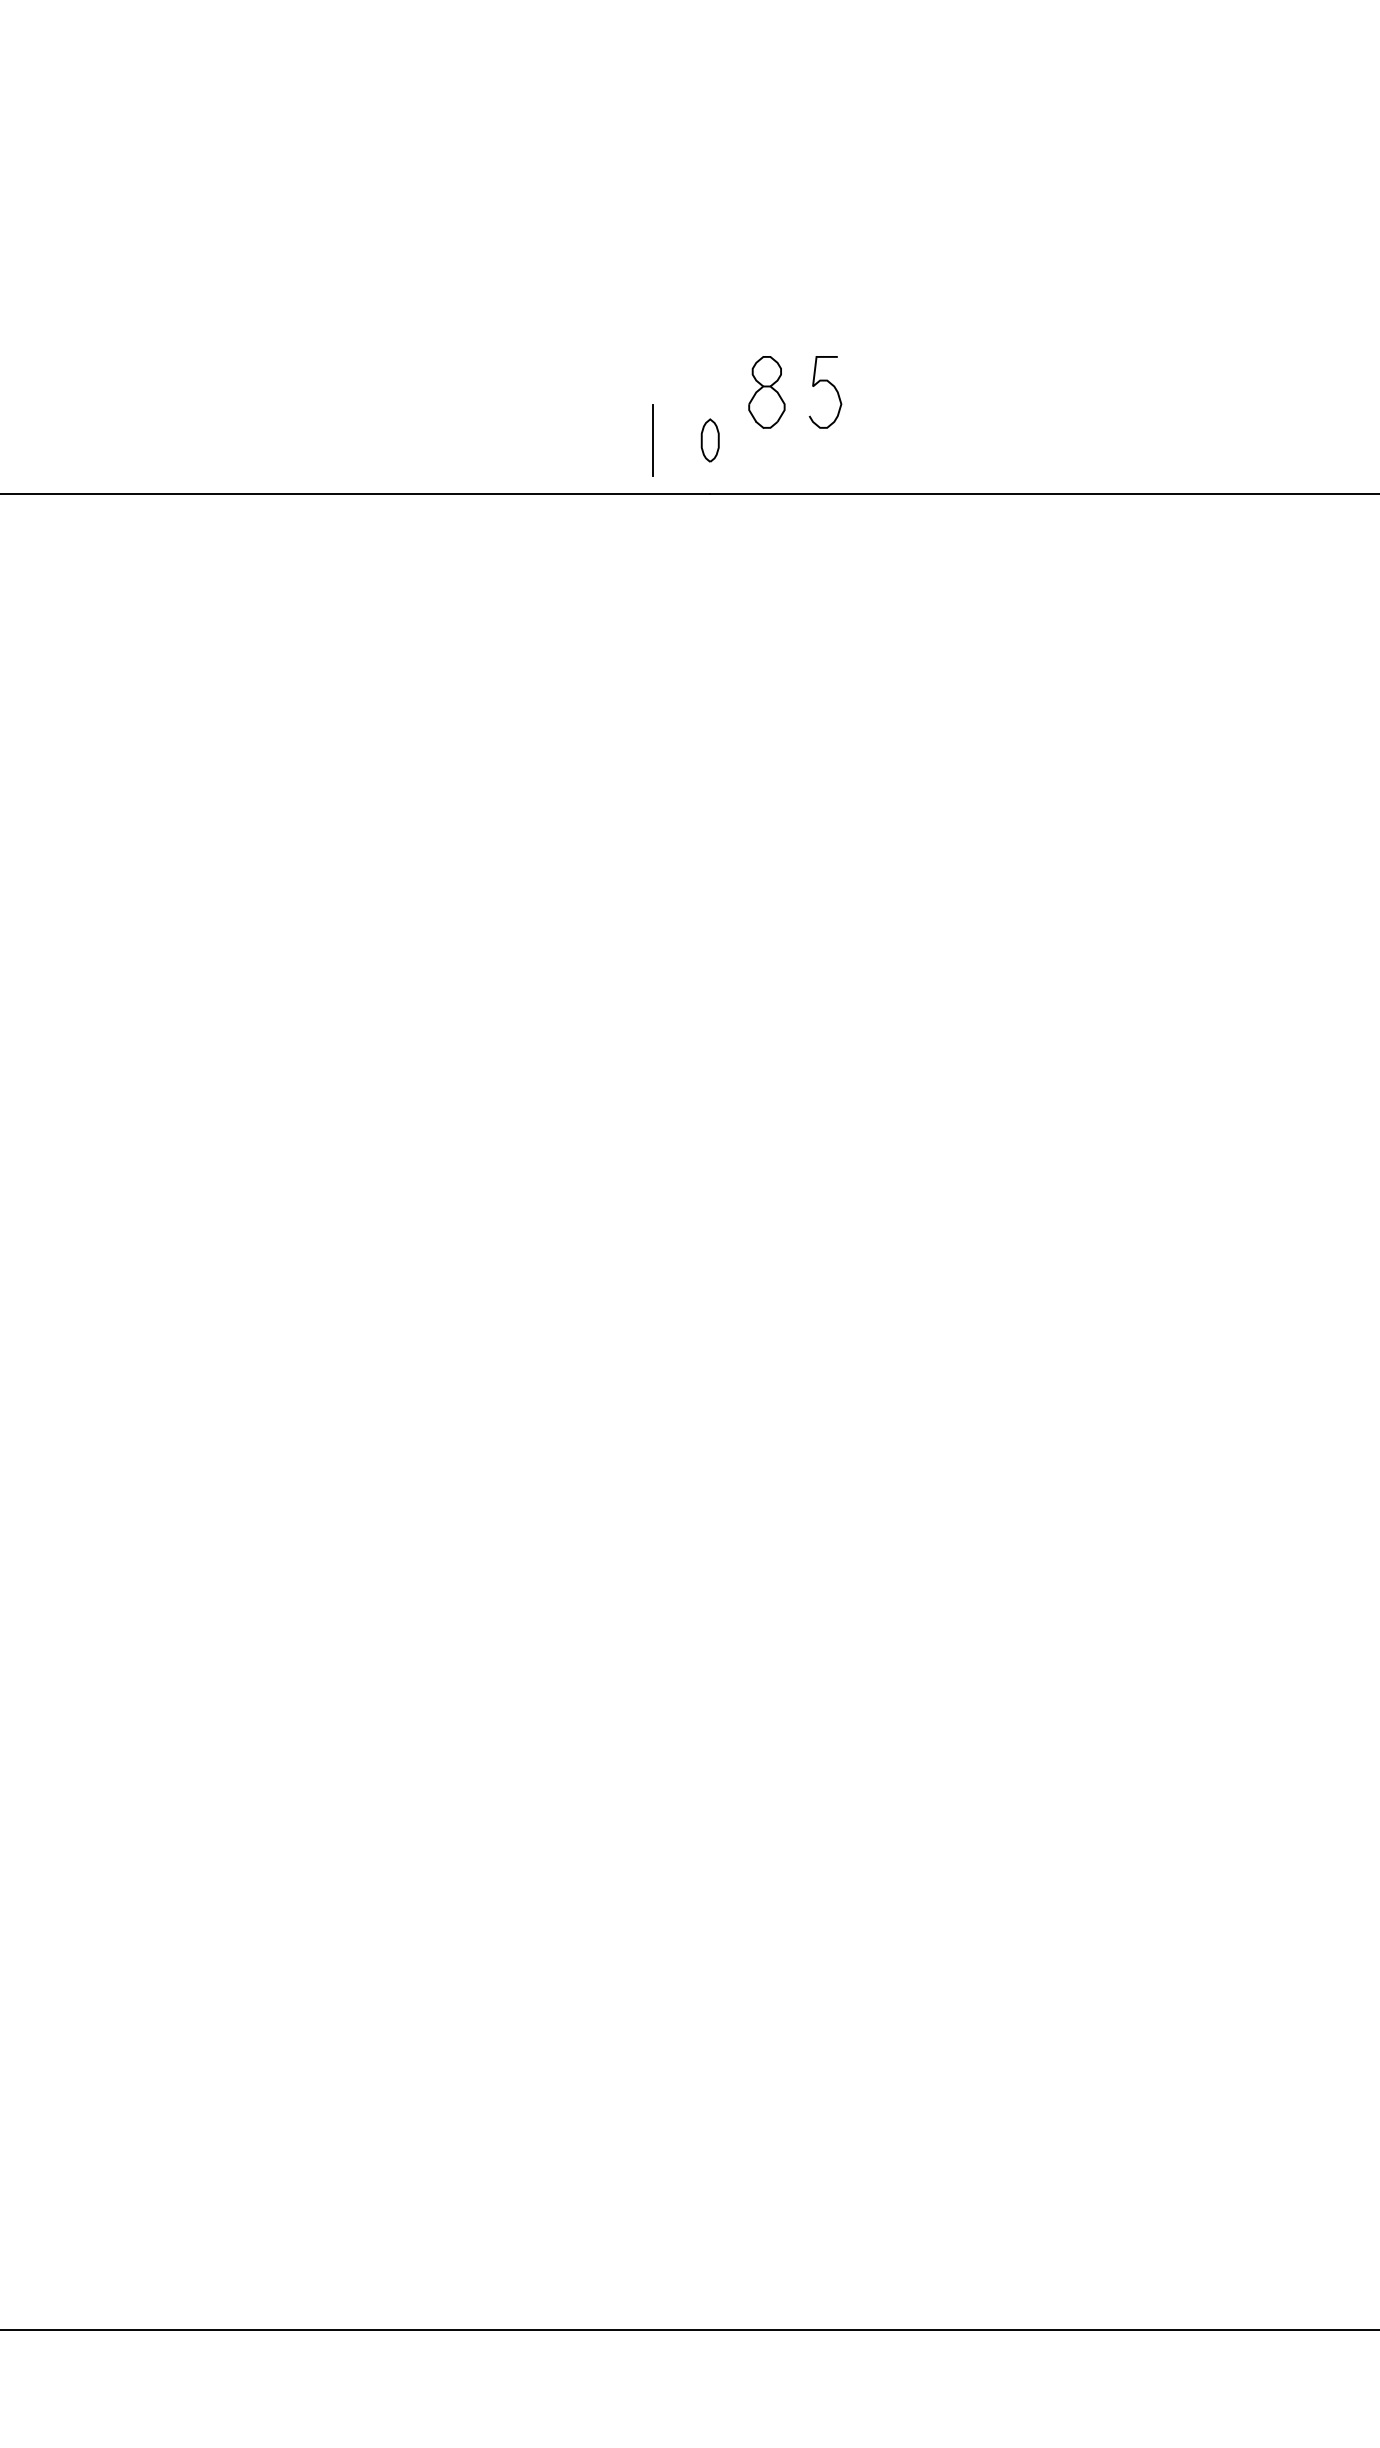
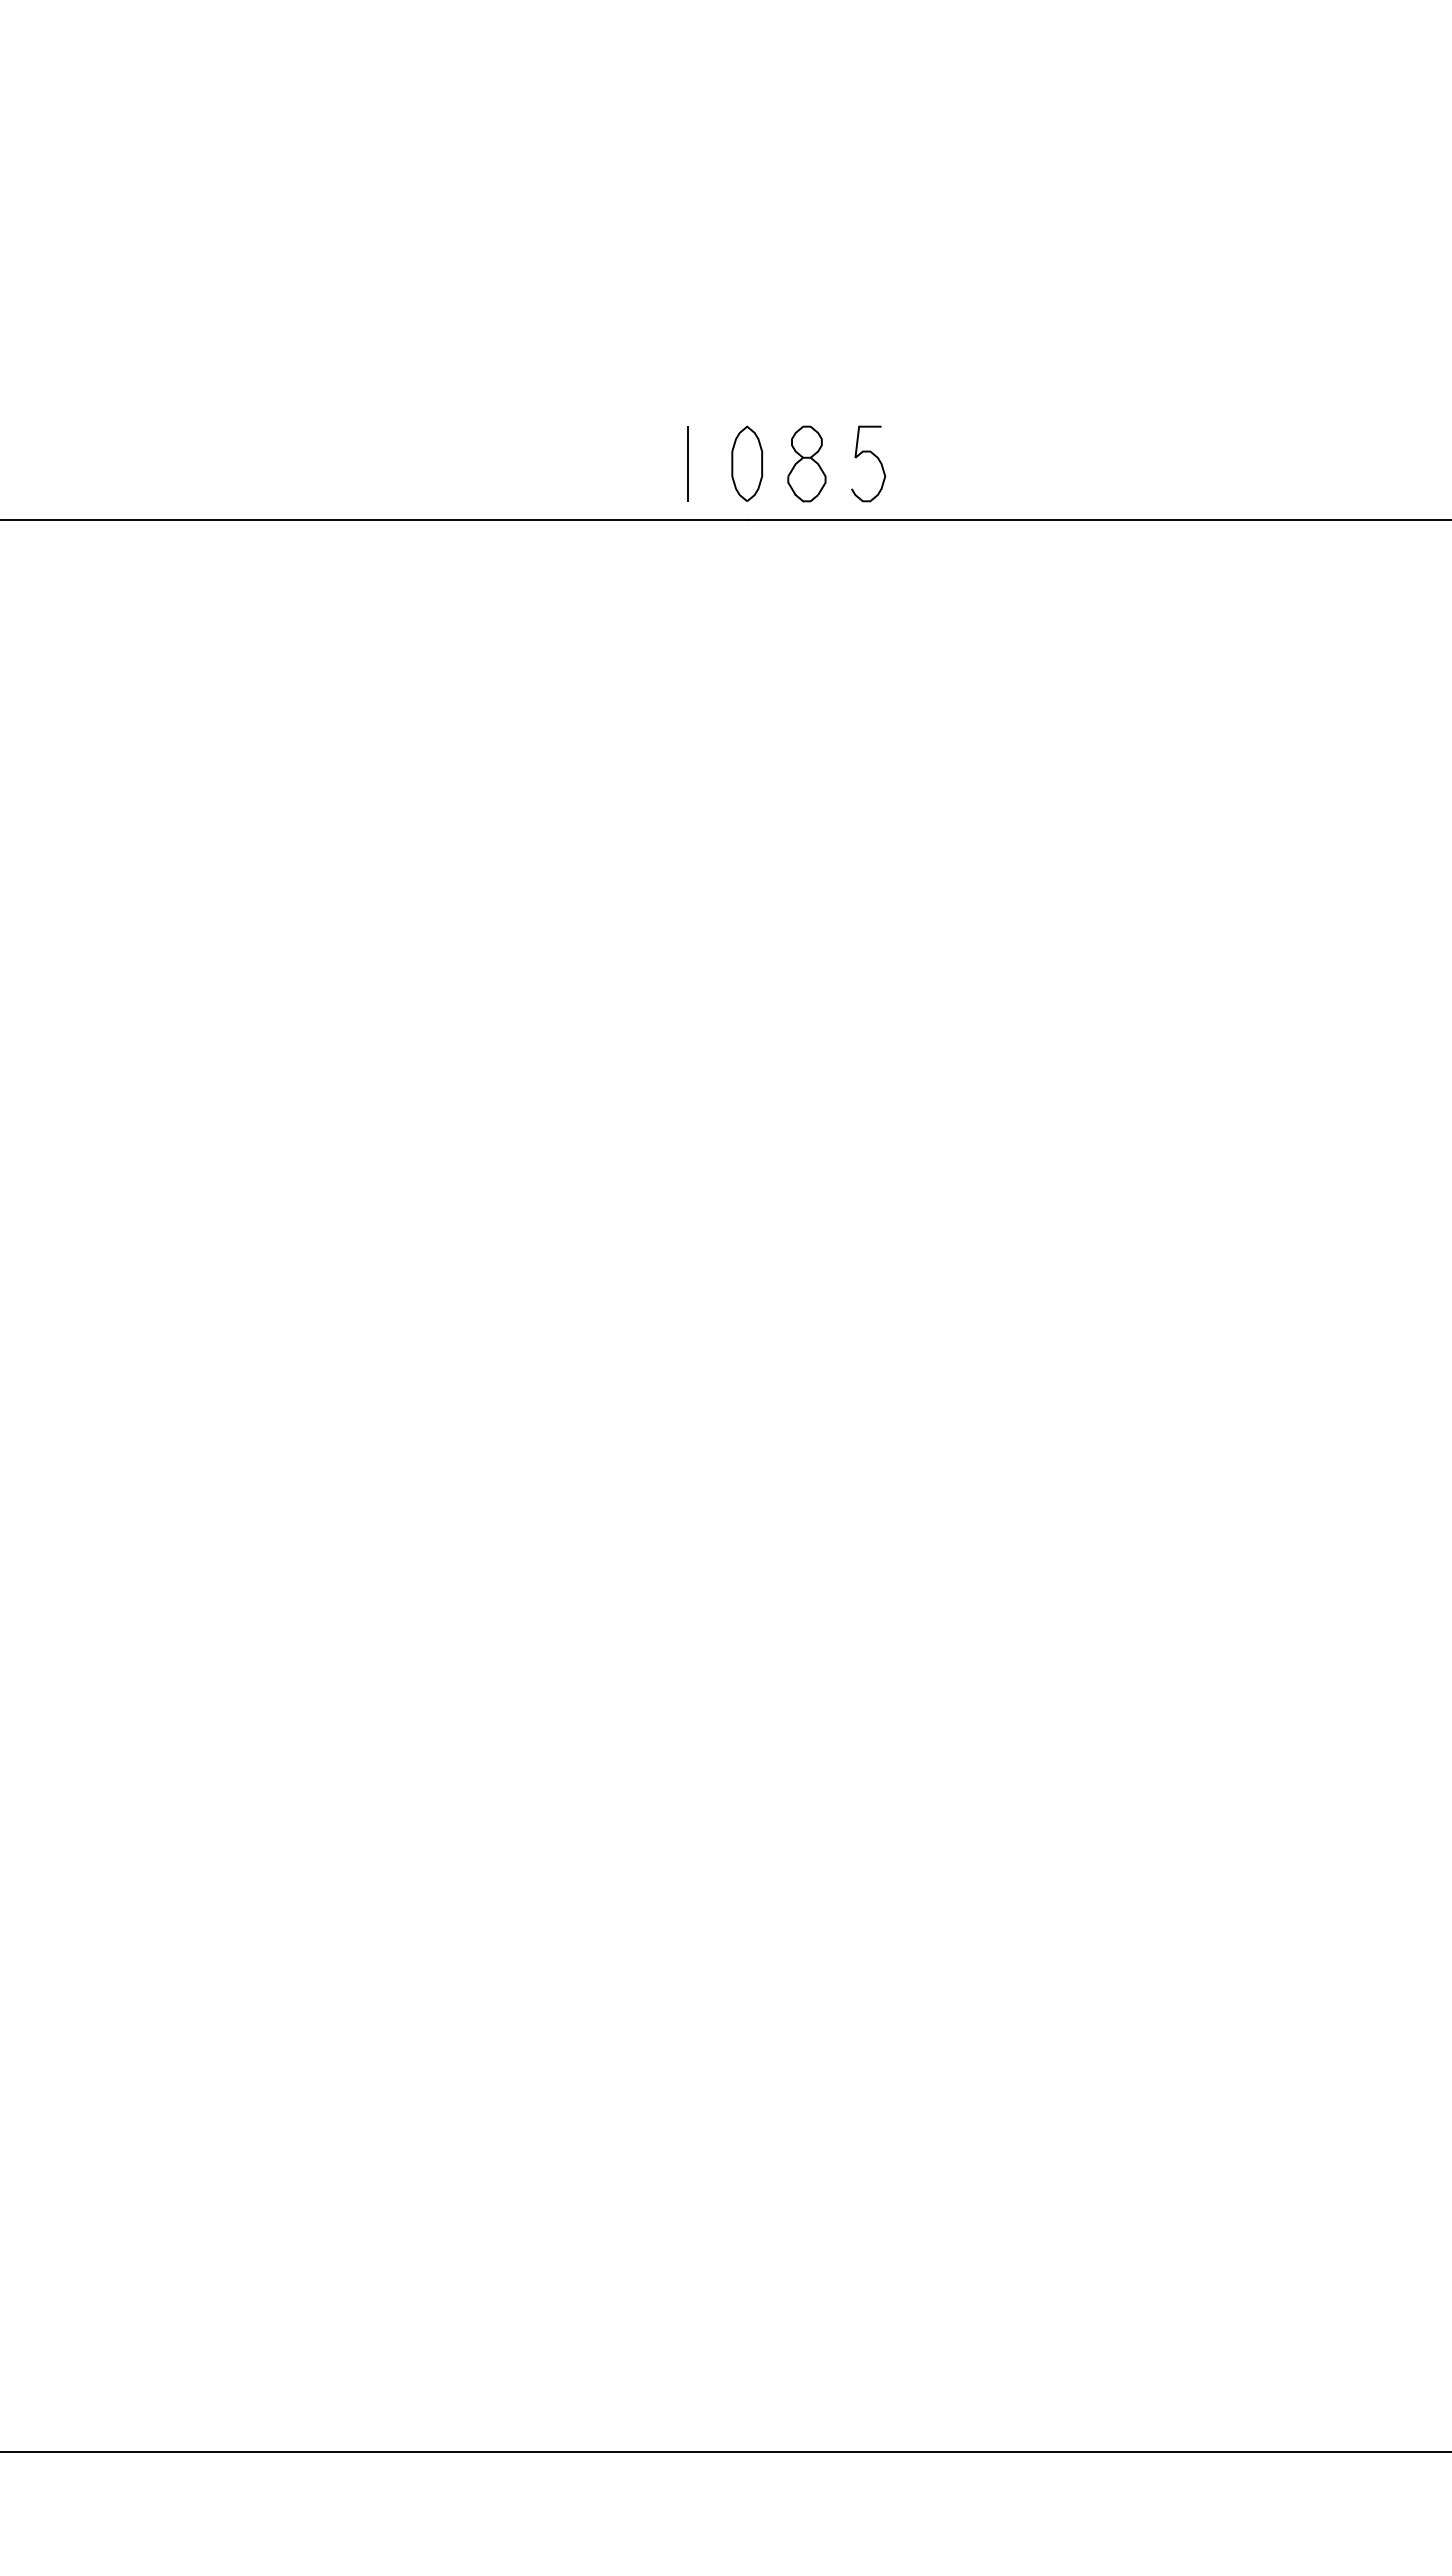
curve: (831, 385) -> (874, 456), moved
part: (766, 391) -> (806, 463), moved
part: (710, 440) -> (747, 463), size x1.67

